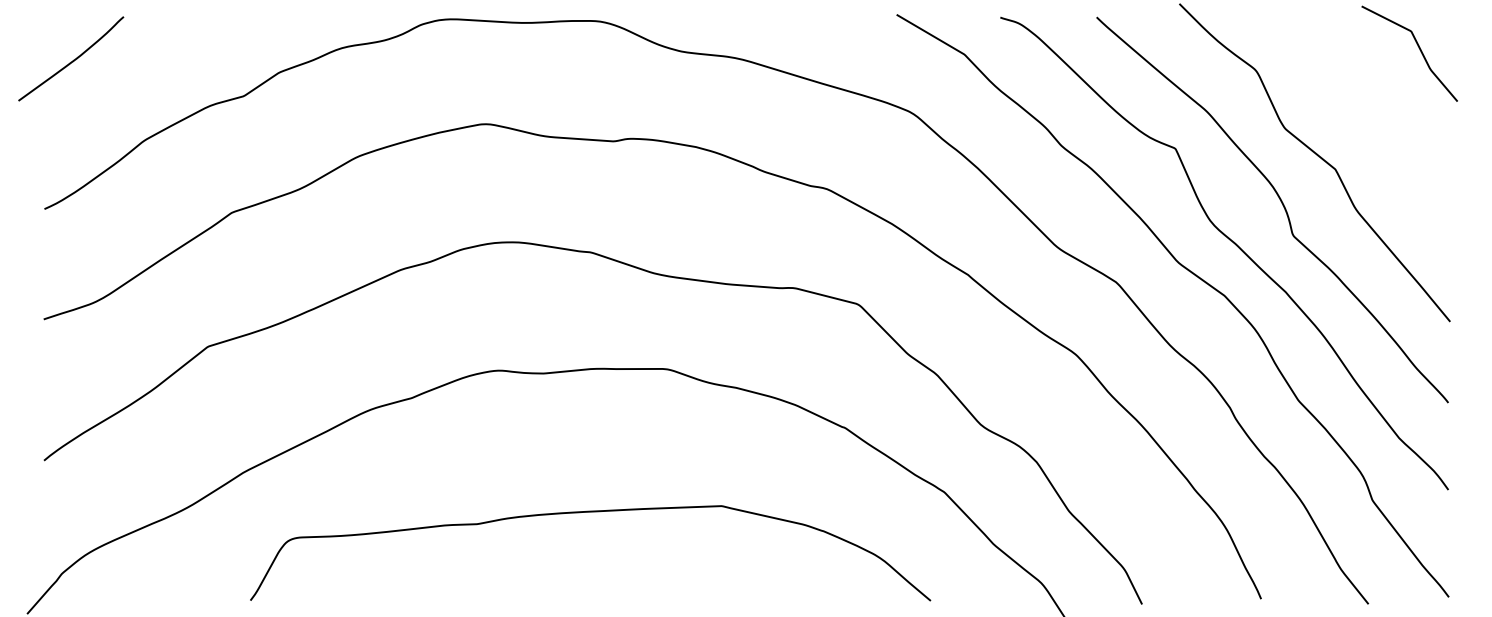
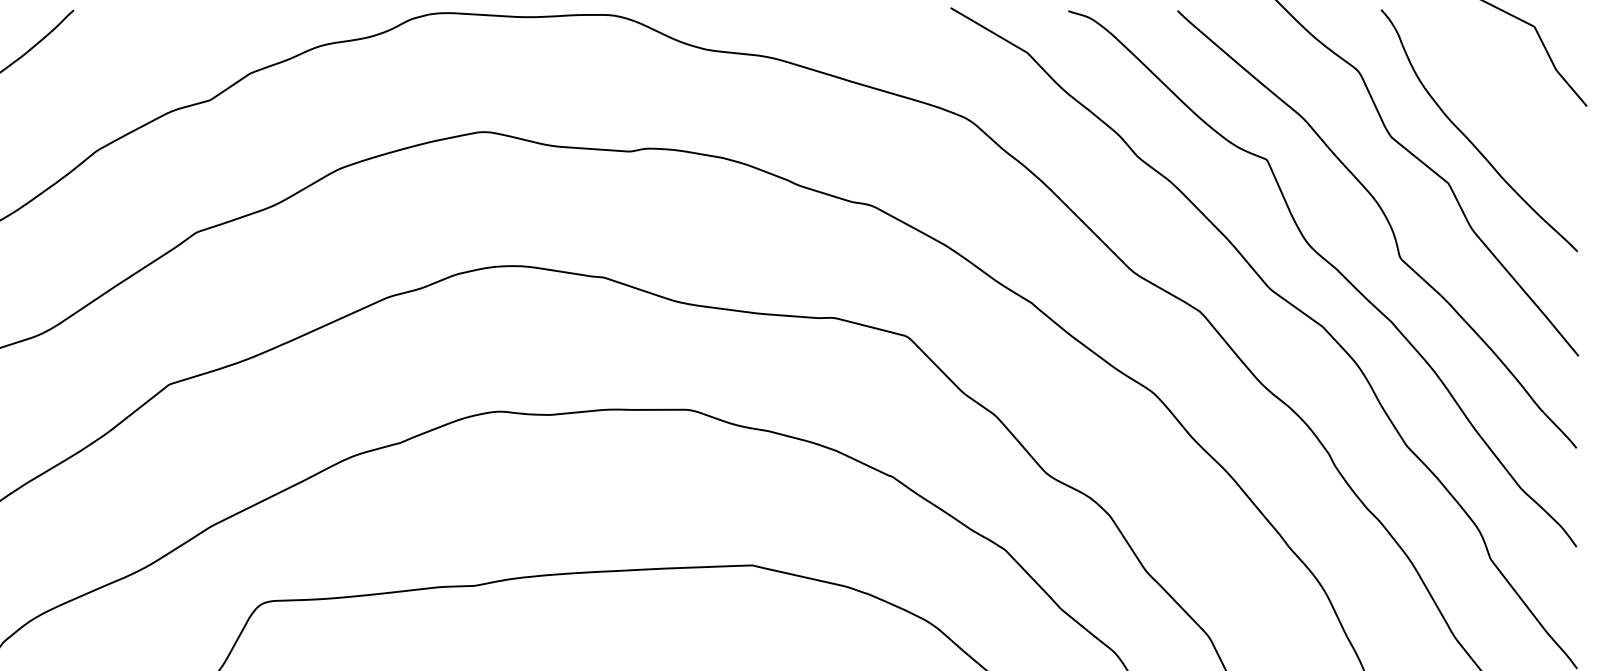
curve: (1354, 130) -> (1470, 139), added

